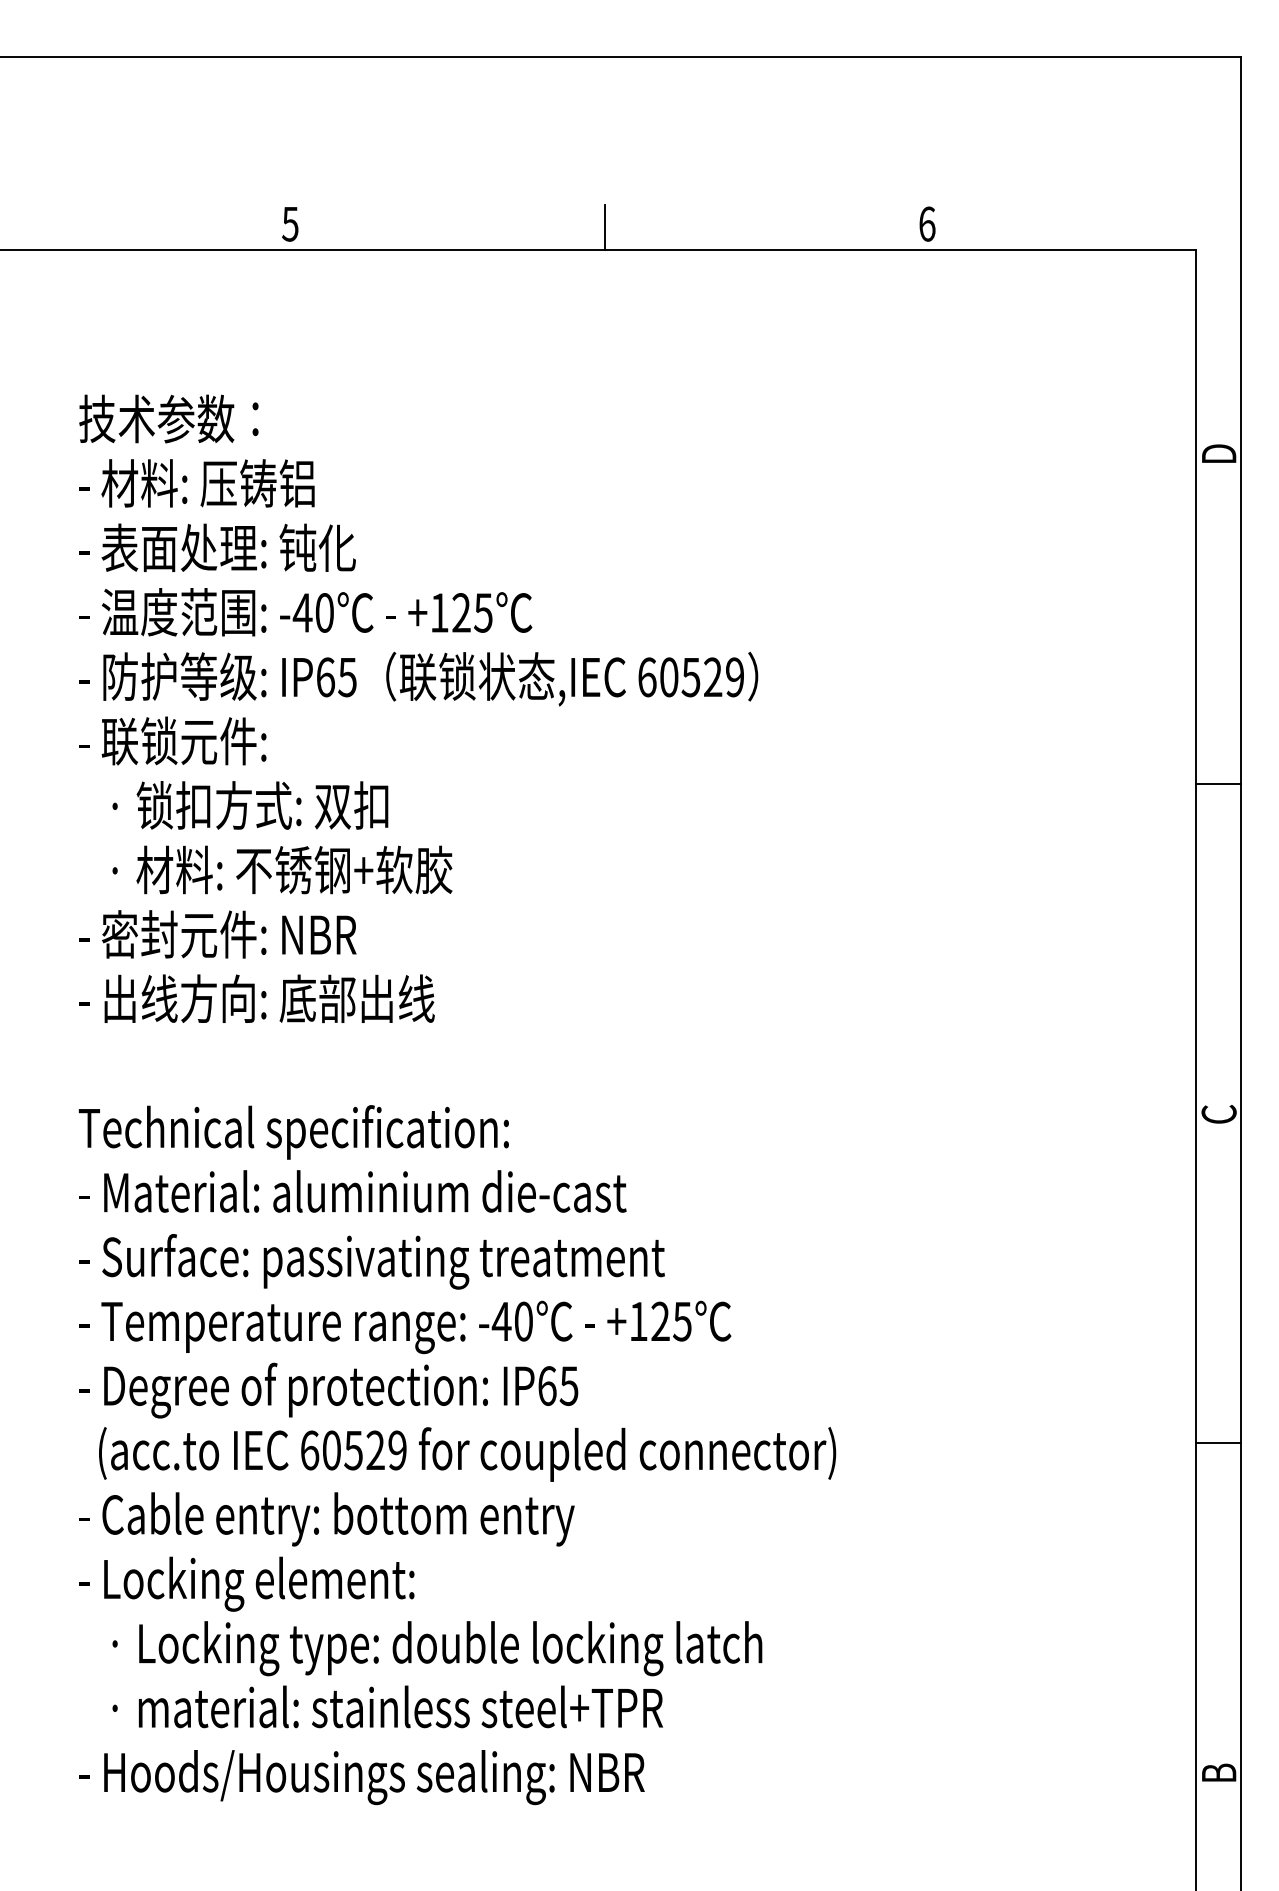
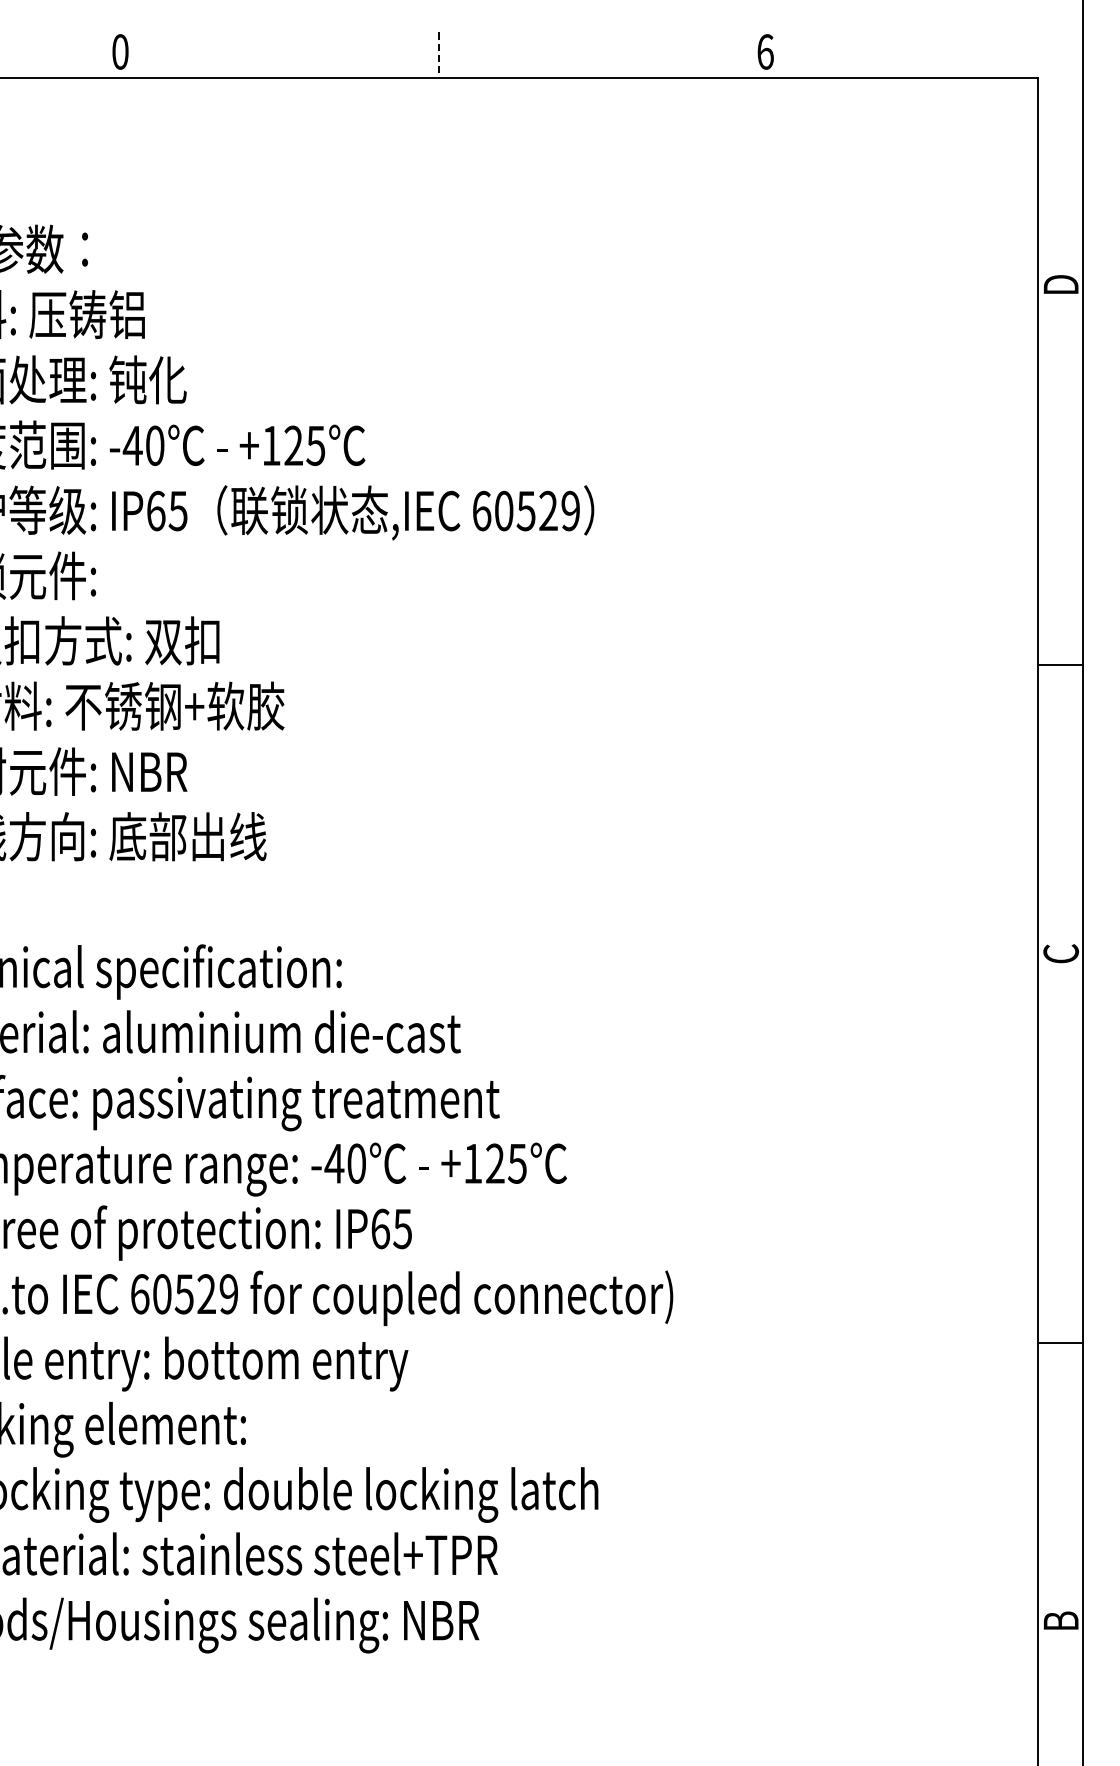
text: (290, 223) -> (120, 51), 5 -> 0
line: (605, 227) -> (439, 55), solid -> dashed
line: (1217, 784) -> (1059, 665), moved
line: (1217, 1443) -> (1059, 1342), moved

